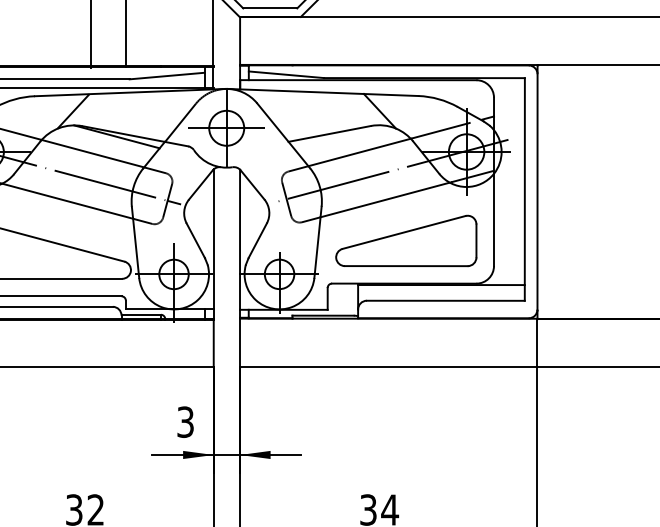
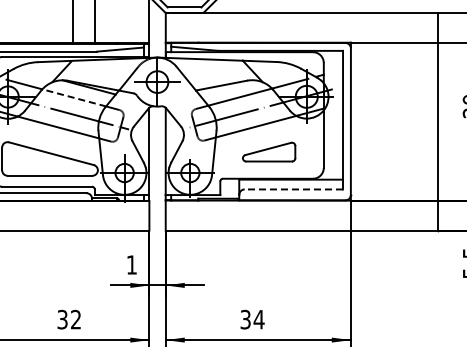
line: (91, 153) -> (73, 97), solid -> dashed
part: (405, 239) -> (268, 151), size x0.6
line: (445, 300) -> (293, 189), solid -> dashed
text: (184, 421) -> (131, 264), 3 -> 1

